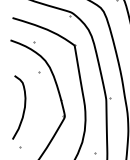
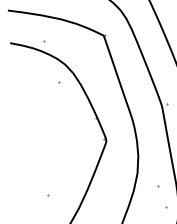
curve: (23, 108) -> (44, 138), removed

